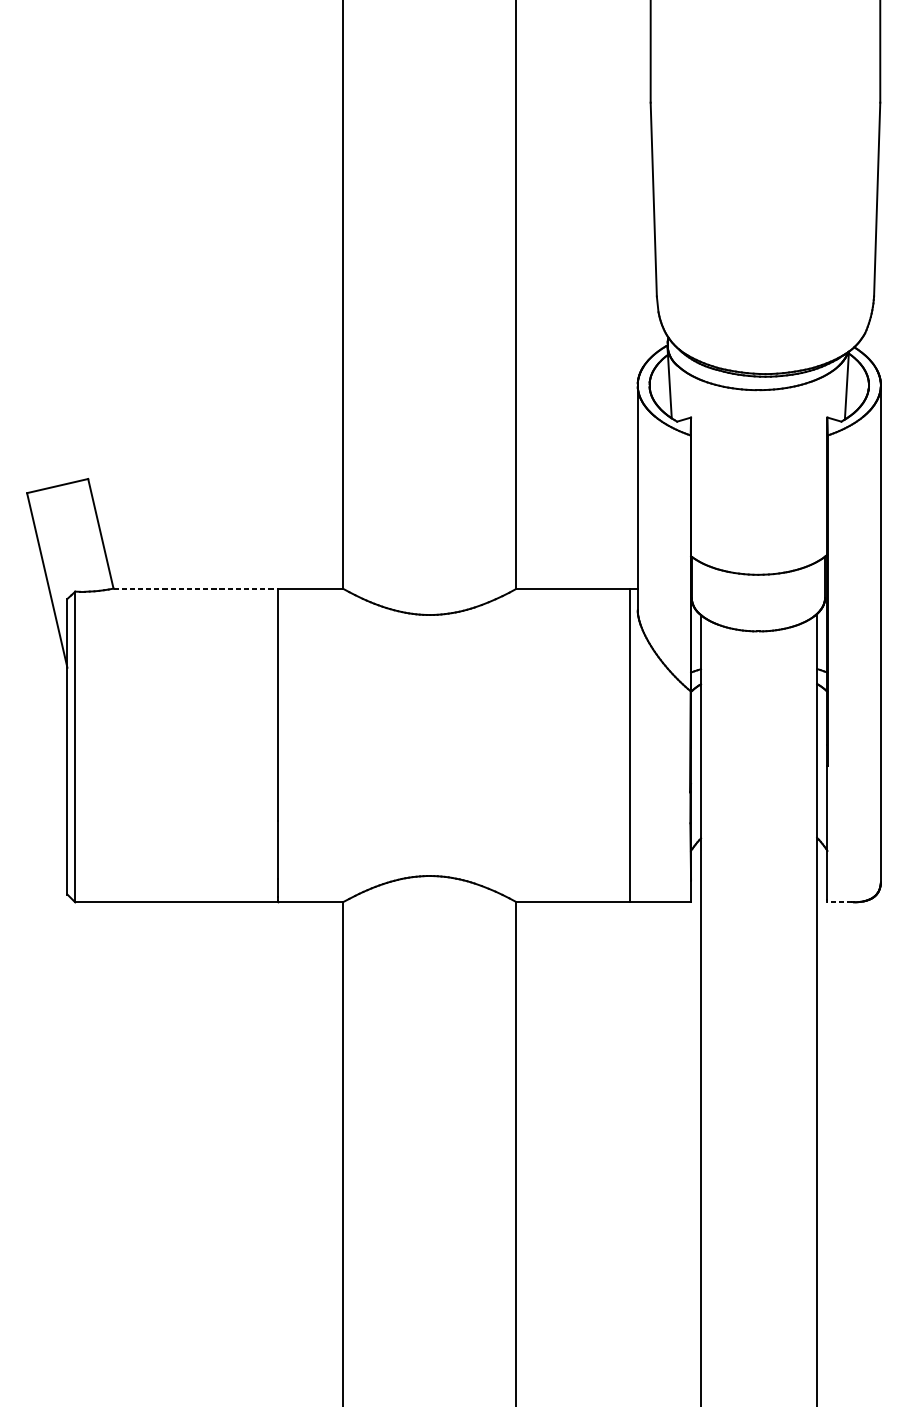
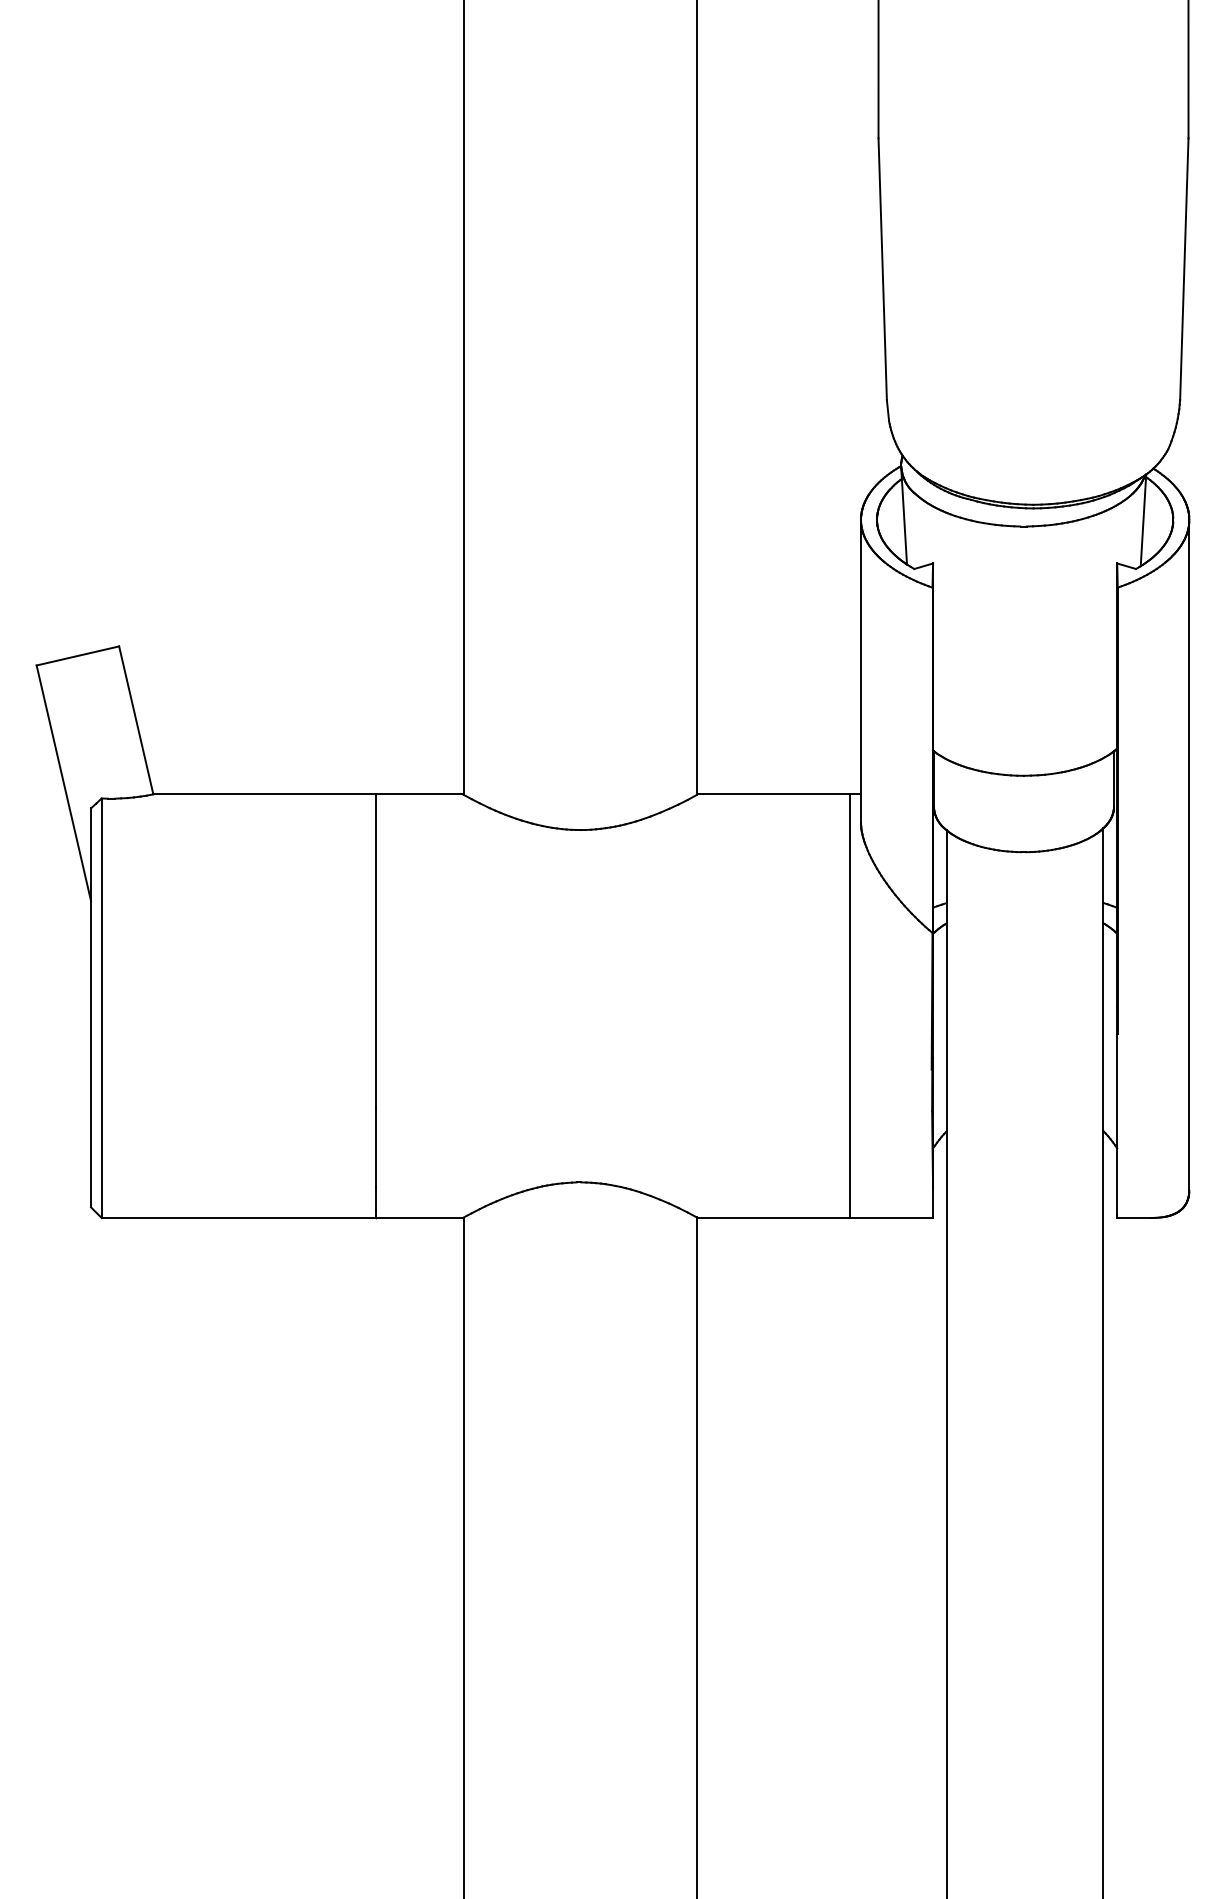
line: (196, 588) -> (265, 794), dashed -> solid
line: (839, 902) -> (1133, 1218), dashed -> solid

